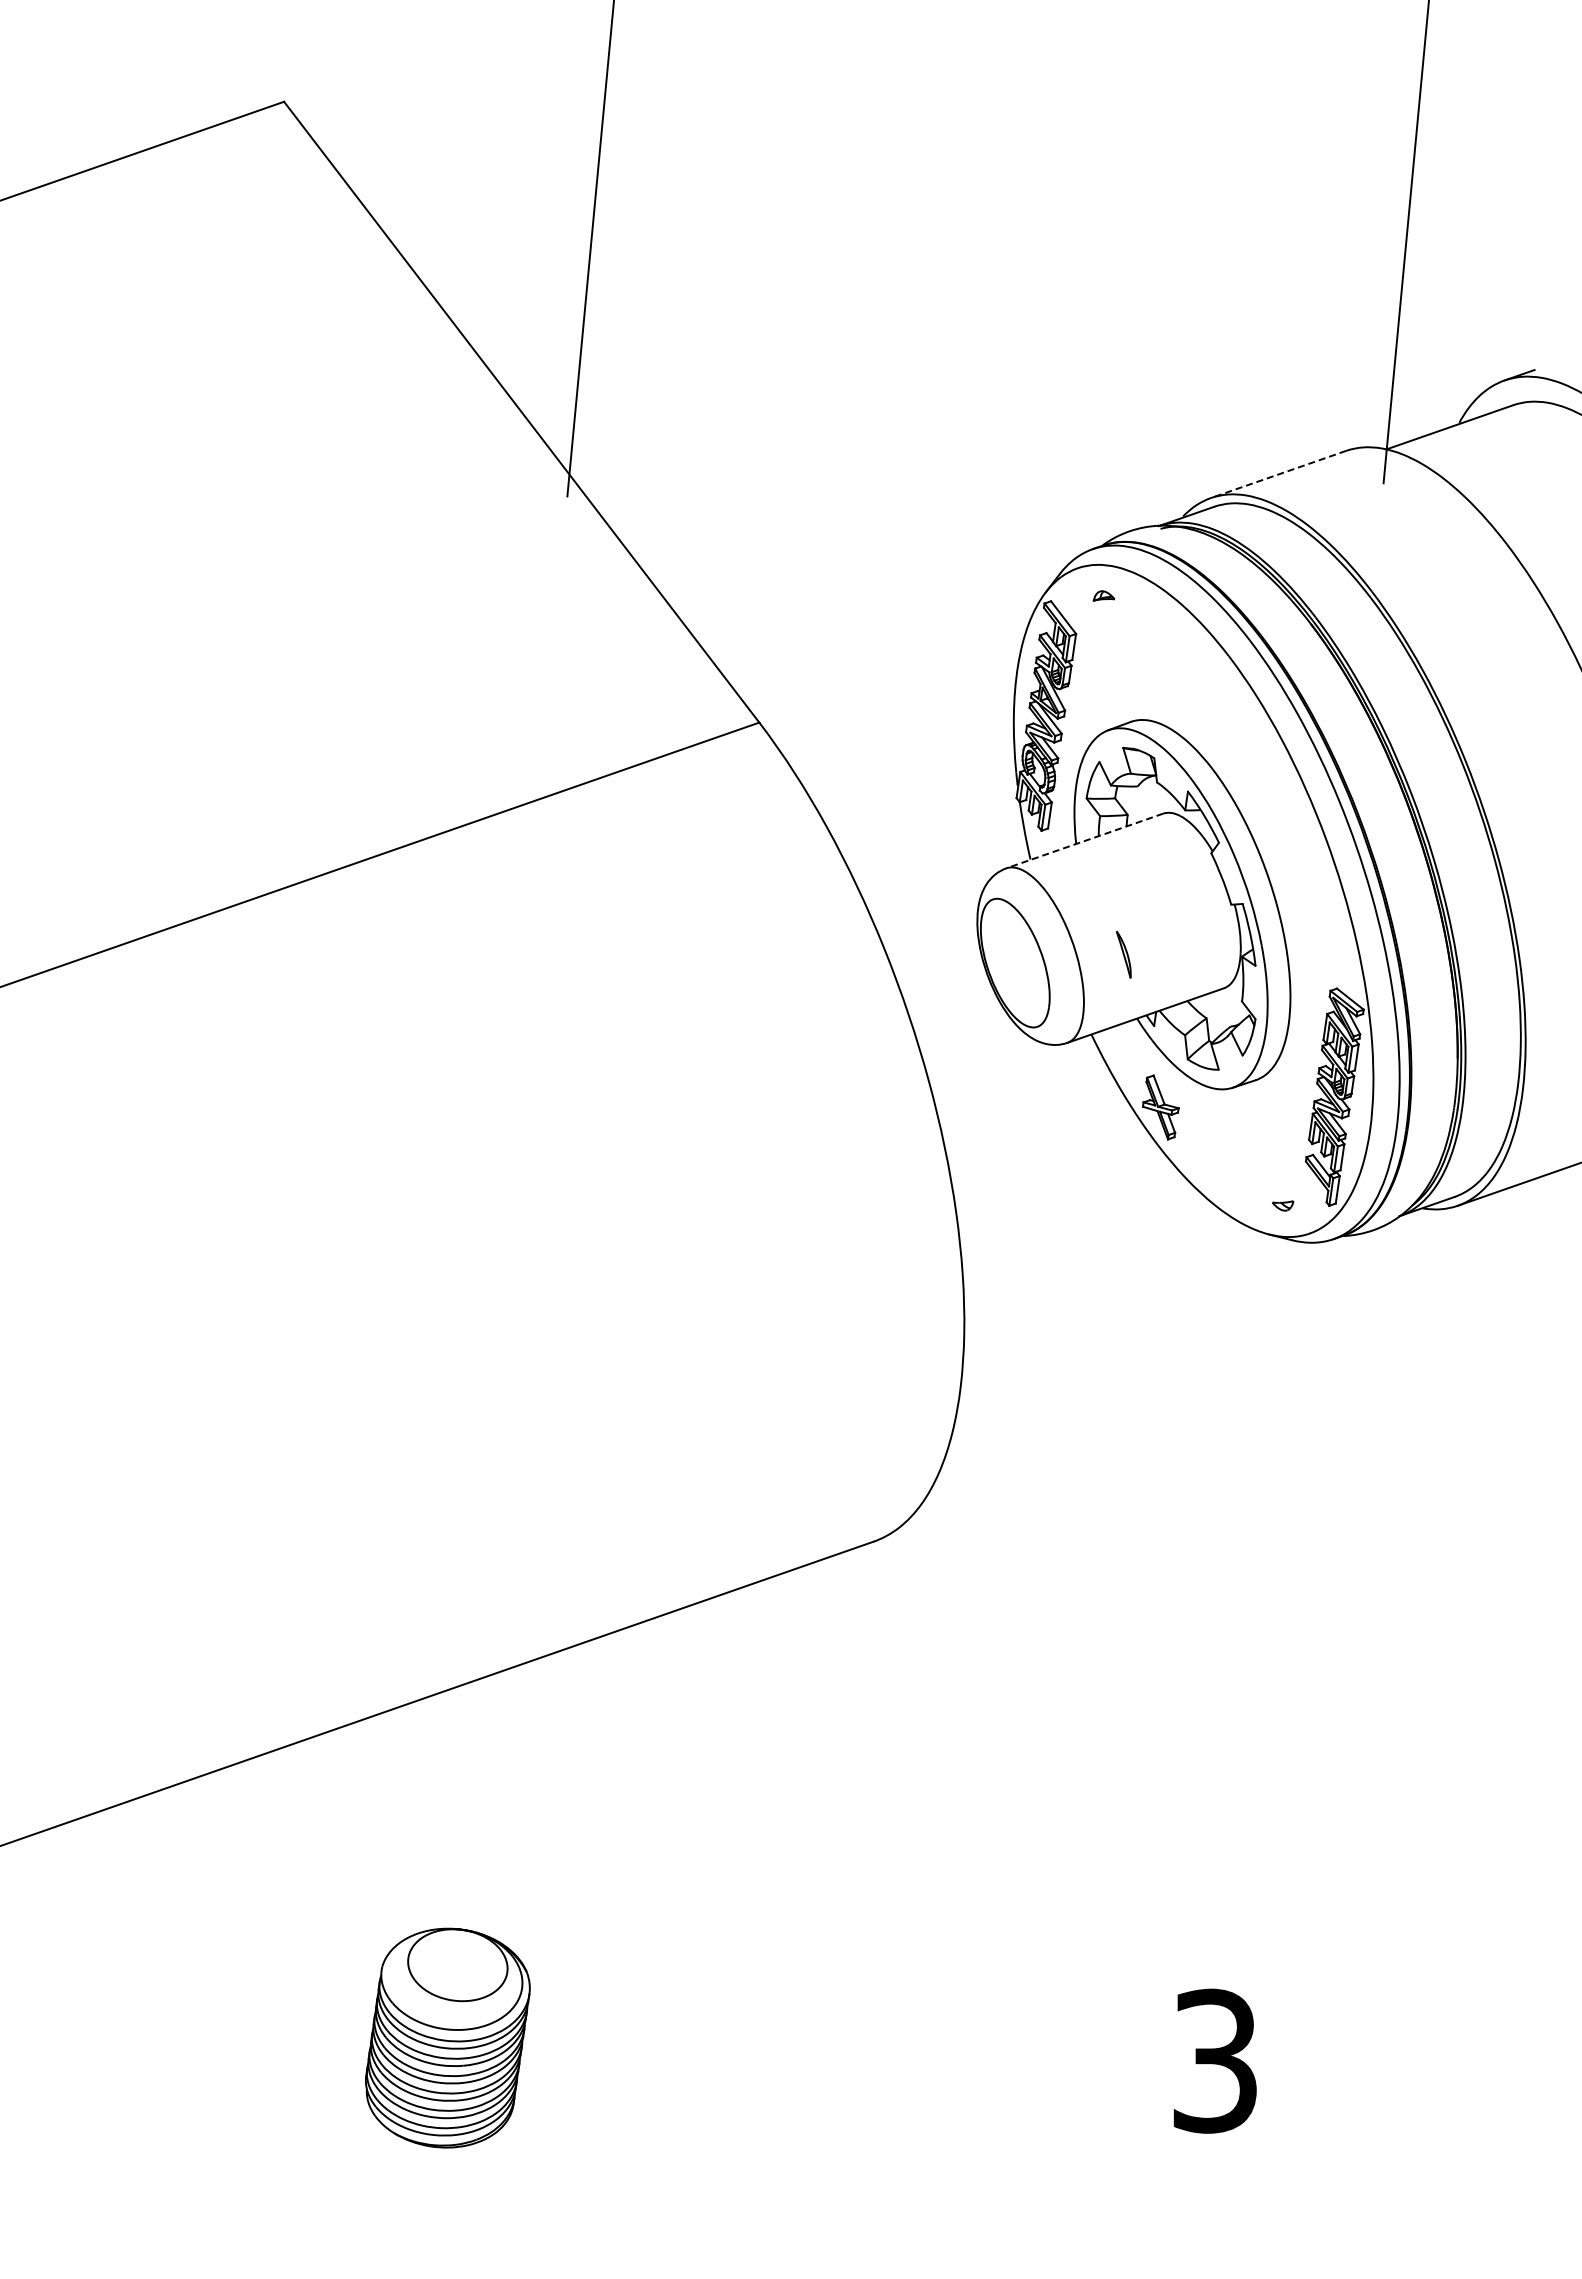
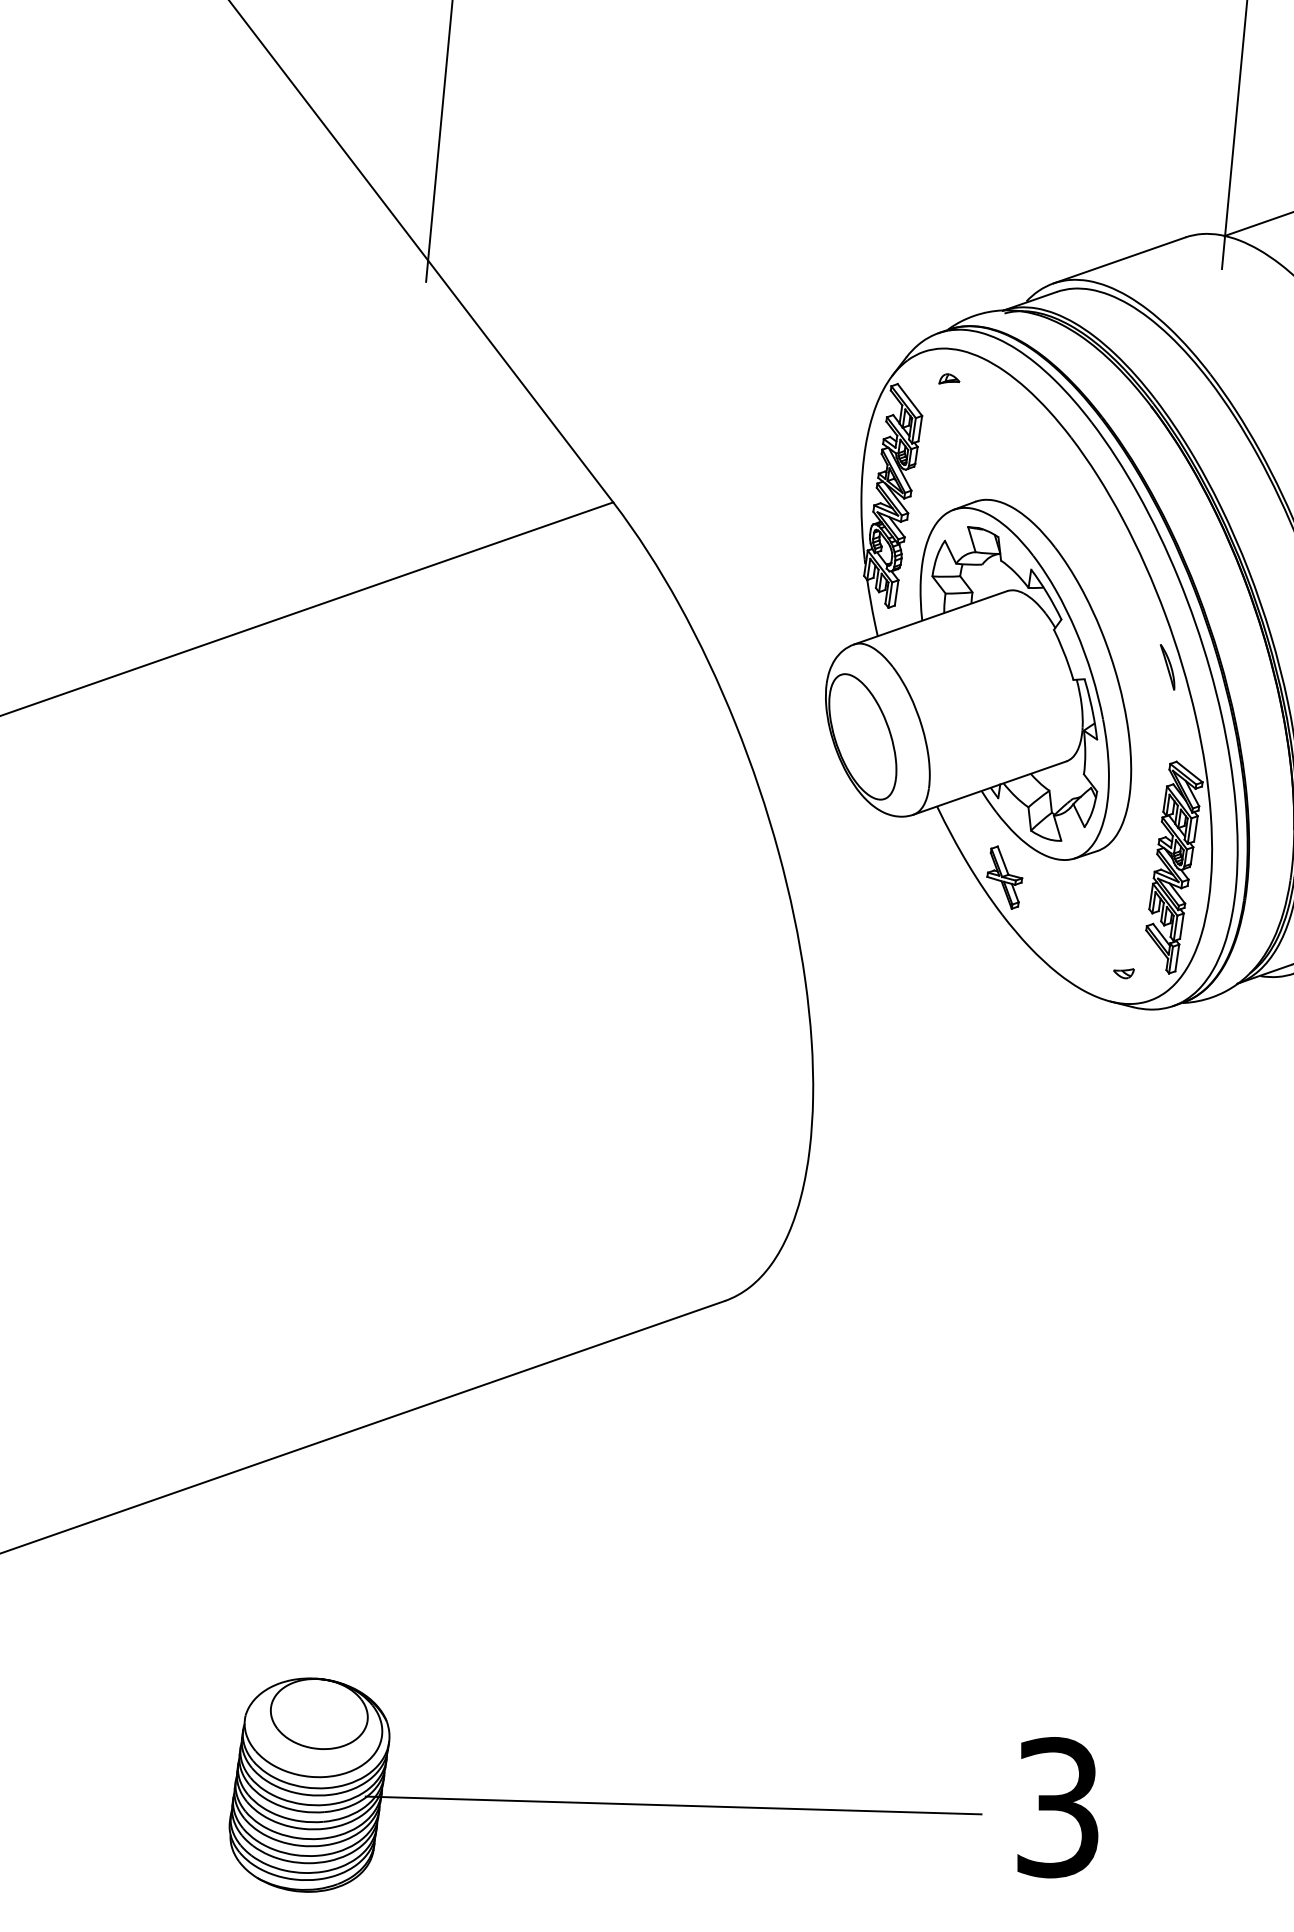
line: (1278, 474) -> (1119, 260), dashed -> solid
line: (1084, 841) -> (930, 618), dashed -> solid
part: (1123, 954) -> (1167, 667), moved
line: (820, 2058) -> (672, 1805), added

